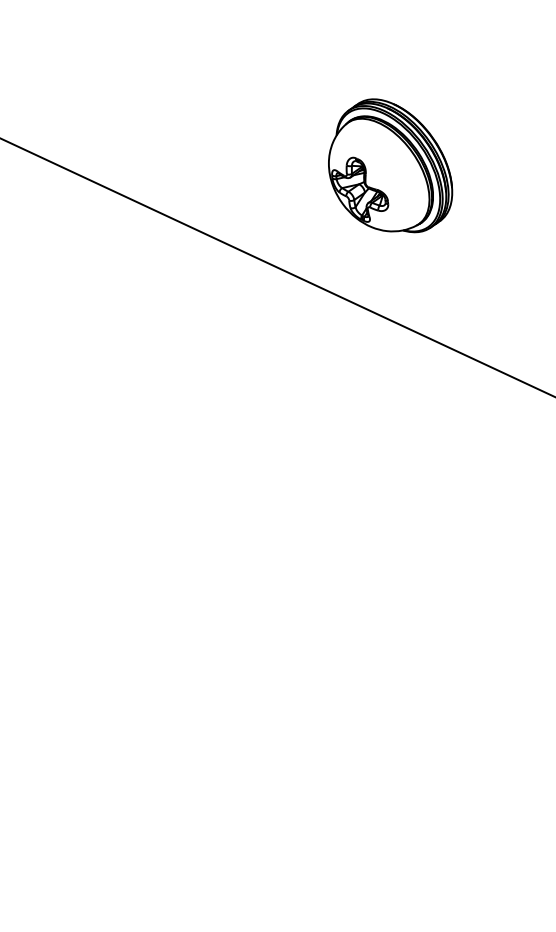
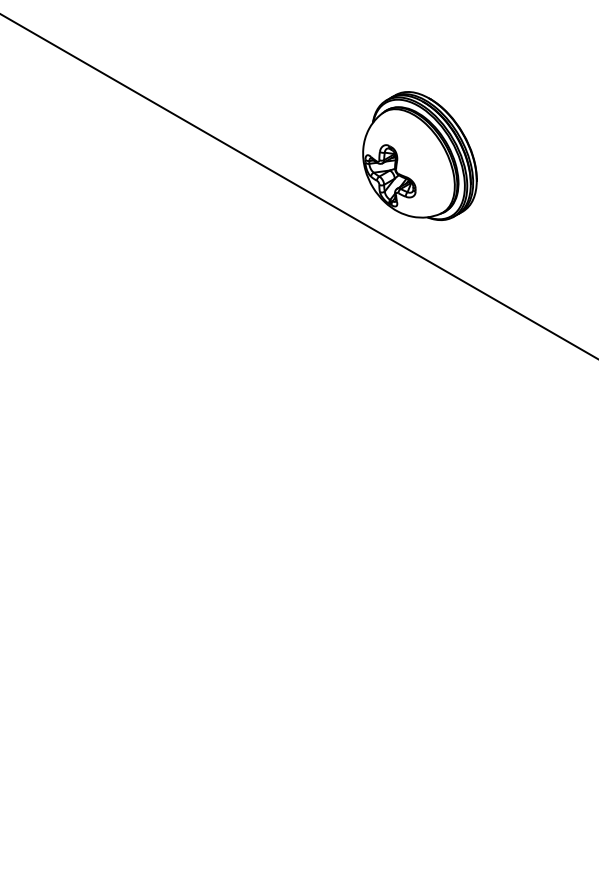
part: (389, 165) -> (419, 155), moved

